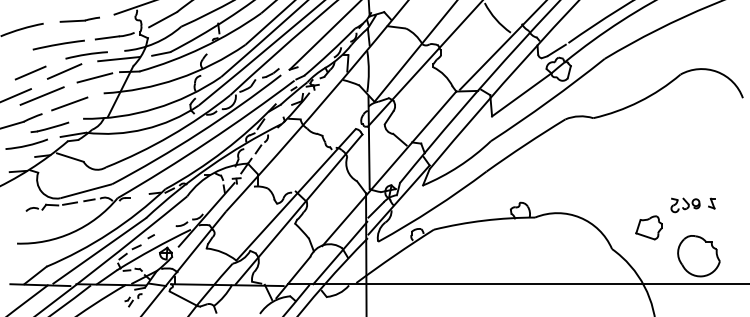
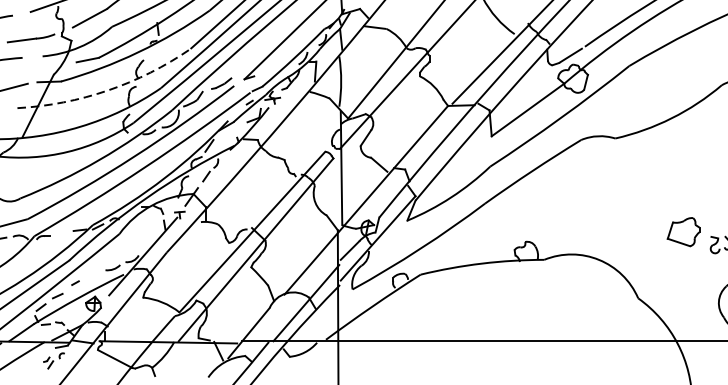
line: (119, 59) -> (36, 66), removed
arc: (177, 78) -> (107, 90), solid -> dashed
part: (648, 227) -> (682, 231), moved

